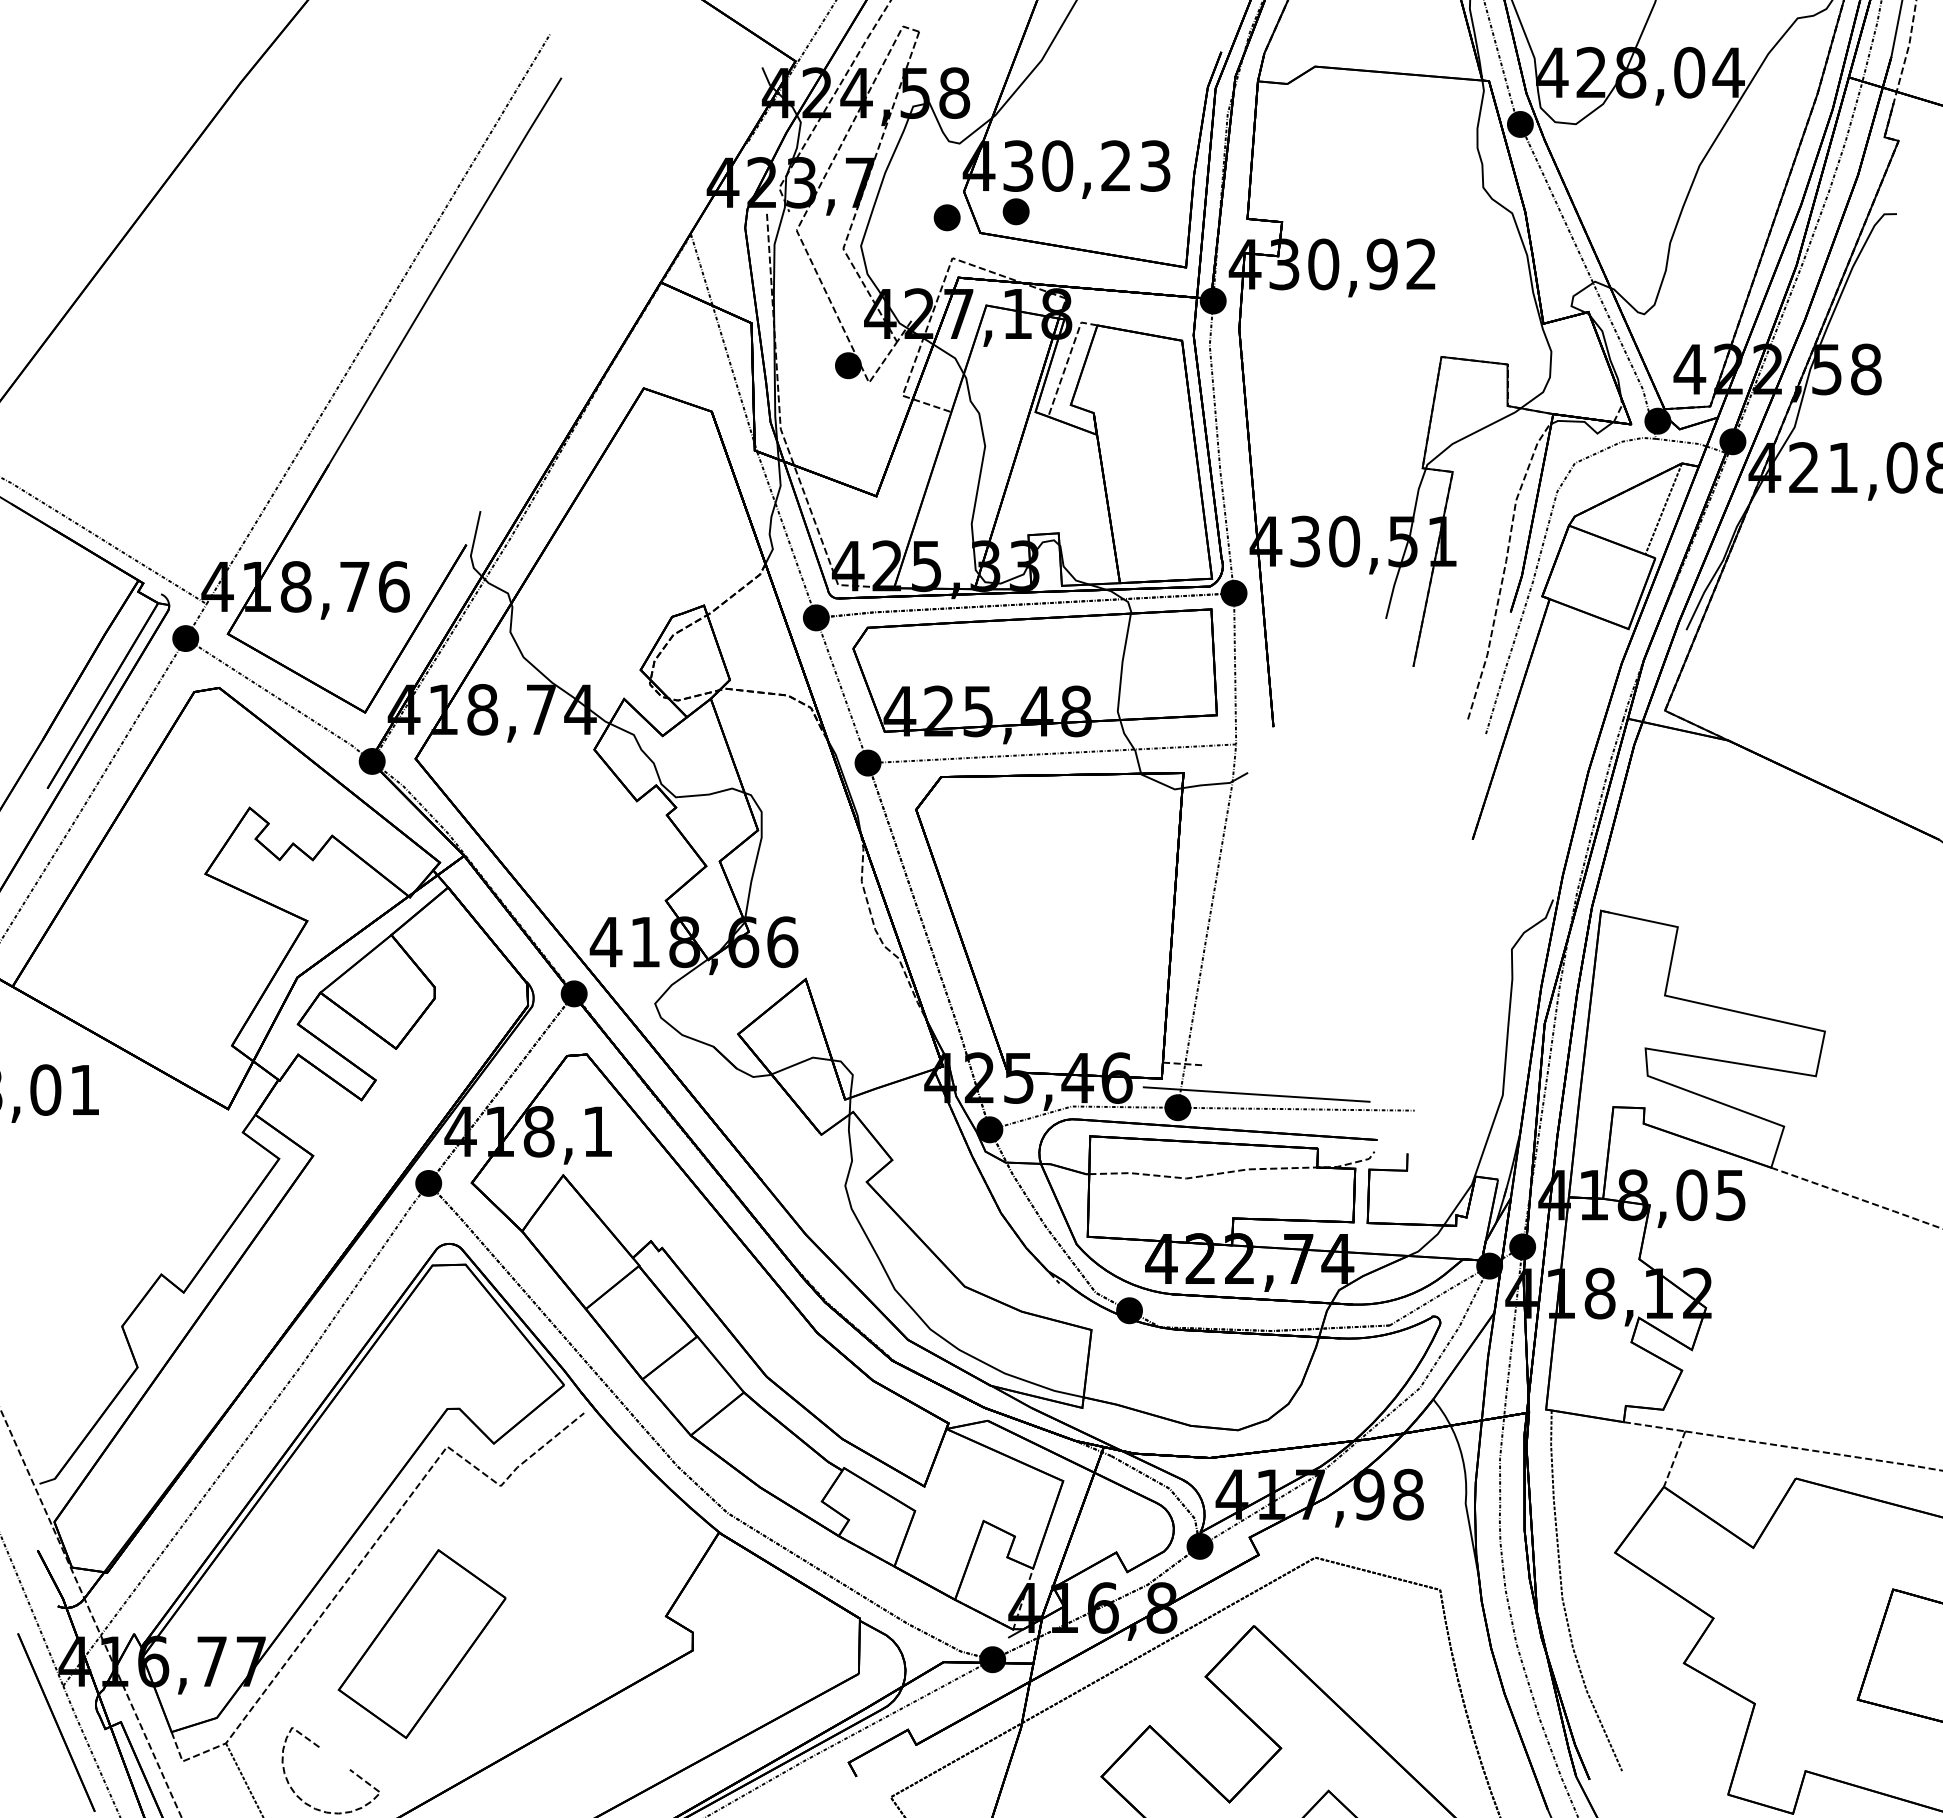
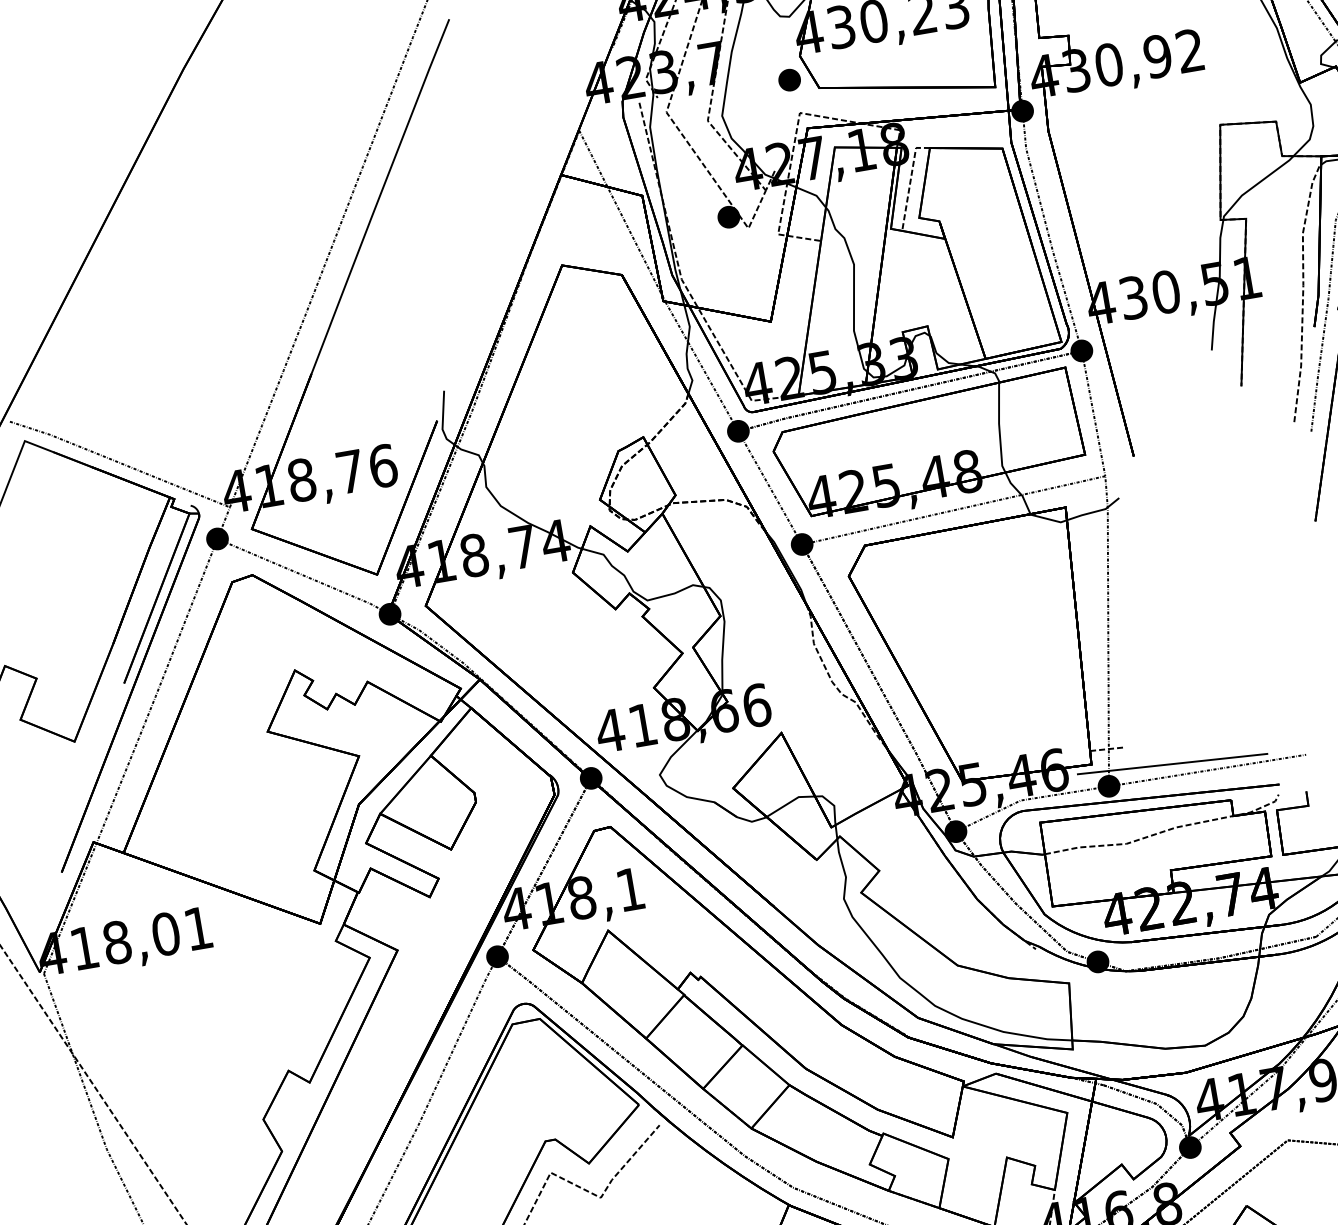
part: (1015, 211) -> (845, 65), removed

